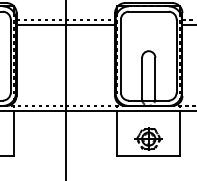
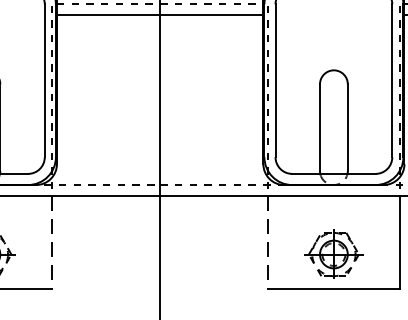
line: (14, 133) -> (52, 242), solid -> dashed
line: (117, 133) -> (268, 242), solid -> dashed

